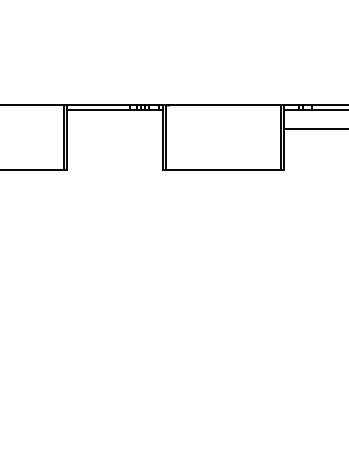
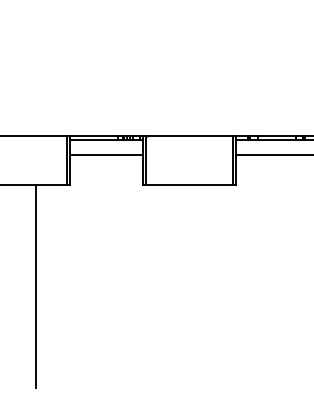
line: (114, 129) -> (106, 154), added
line: (21, 301) -> (35, 286), added

